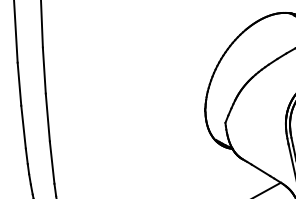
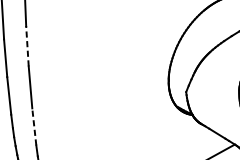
line: (44, 70) -> (27, 46), solid -> dashed
line: (52, 162) -> (34, 126), solid -> dashed

